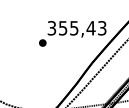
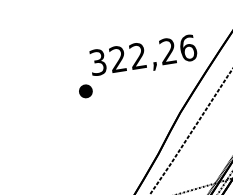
text: (82, 28) -> (152, 54), 355,43 -> 322,26

